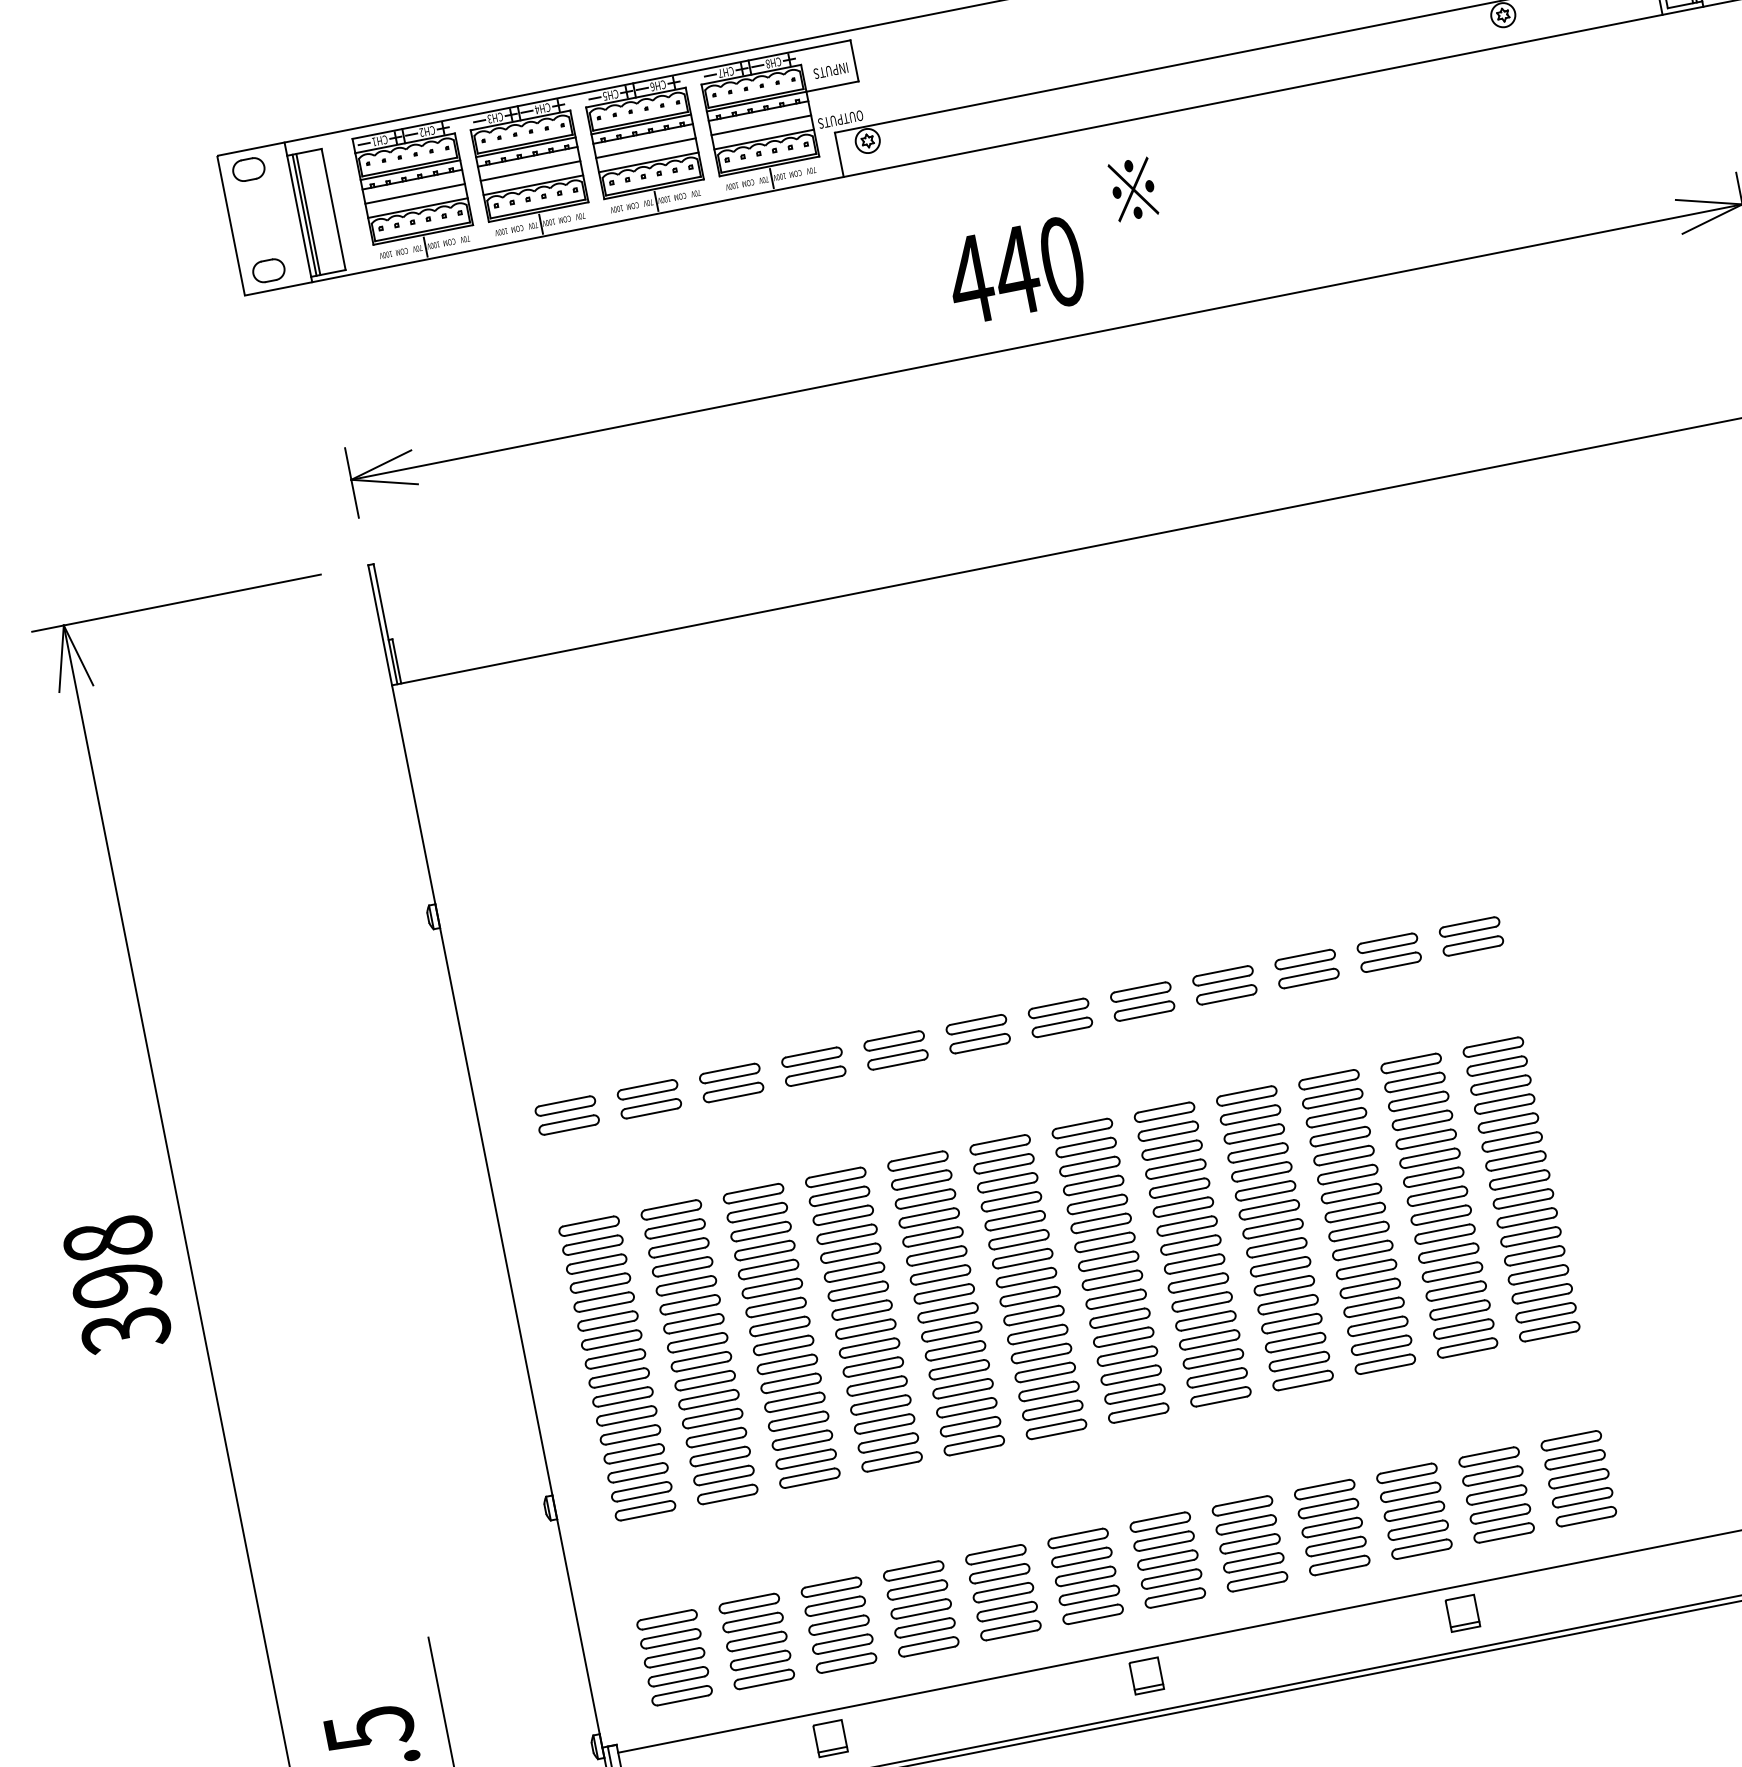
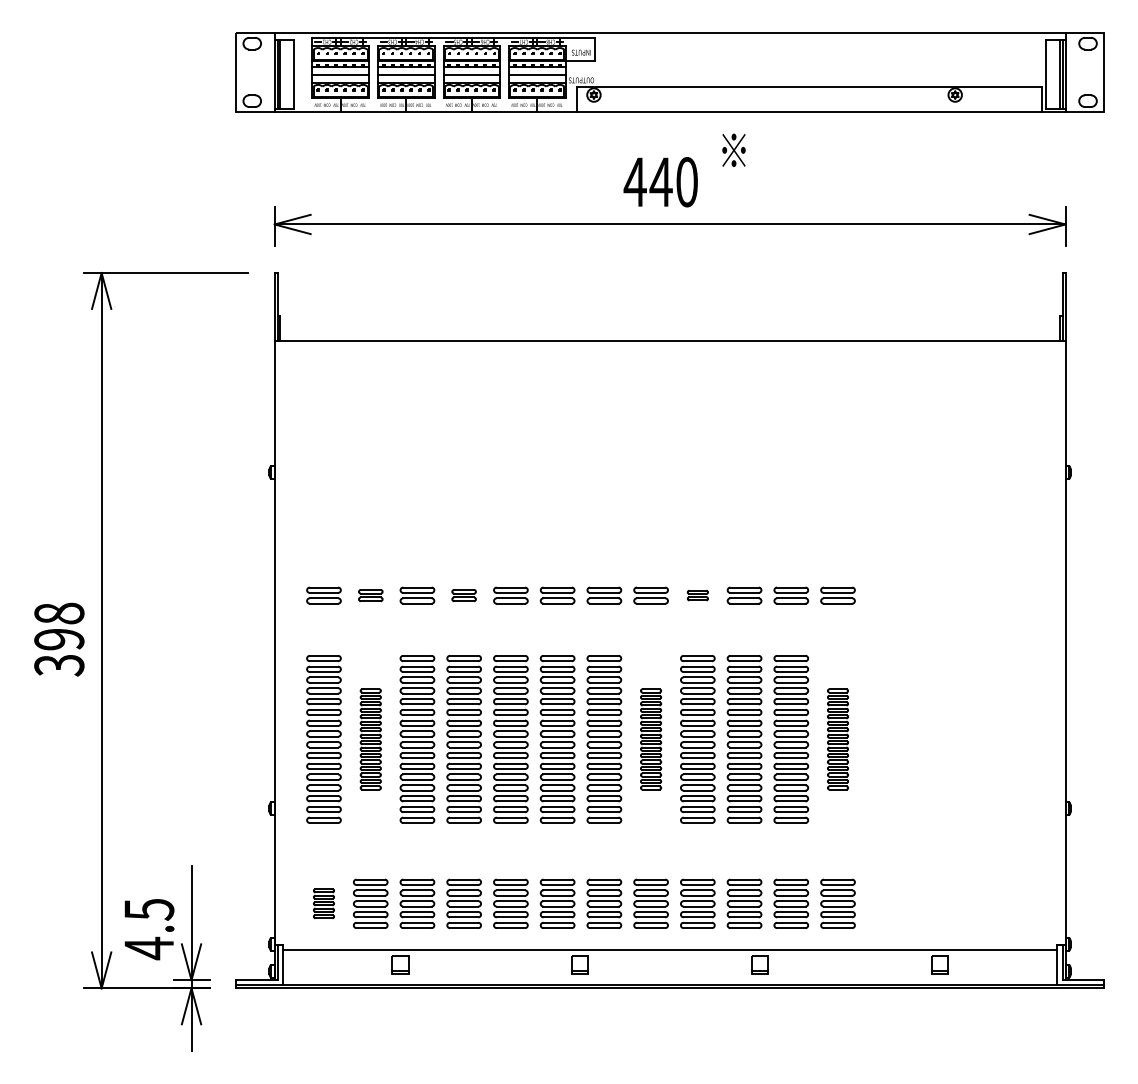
part: (1224, 985) -> (697, 595), size x0.6
part: (812, 1066) -> (463, 595), size x0.7
part: (649, 1099) -> (370, 595), size x0.7
part: (1520, 1189) -> (837, 739), size x0.6
part: (1191, 1254) -> (650, 739), size x0.6
part: (699, 1352) -> (370, 739), size x0.6
part: (673, 1657) -> (323, 903), size x0.6

